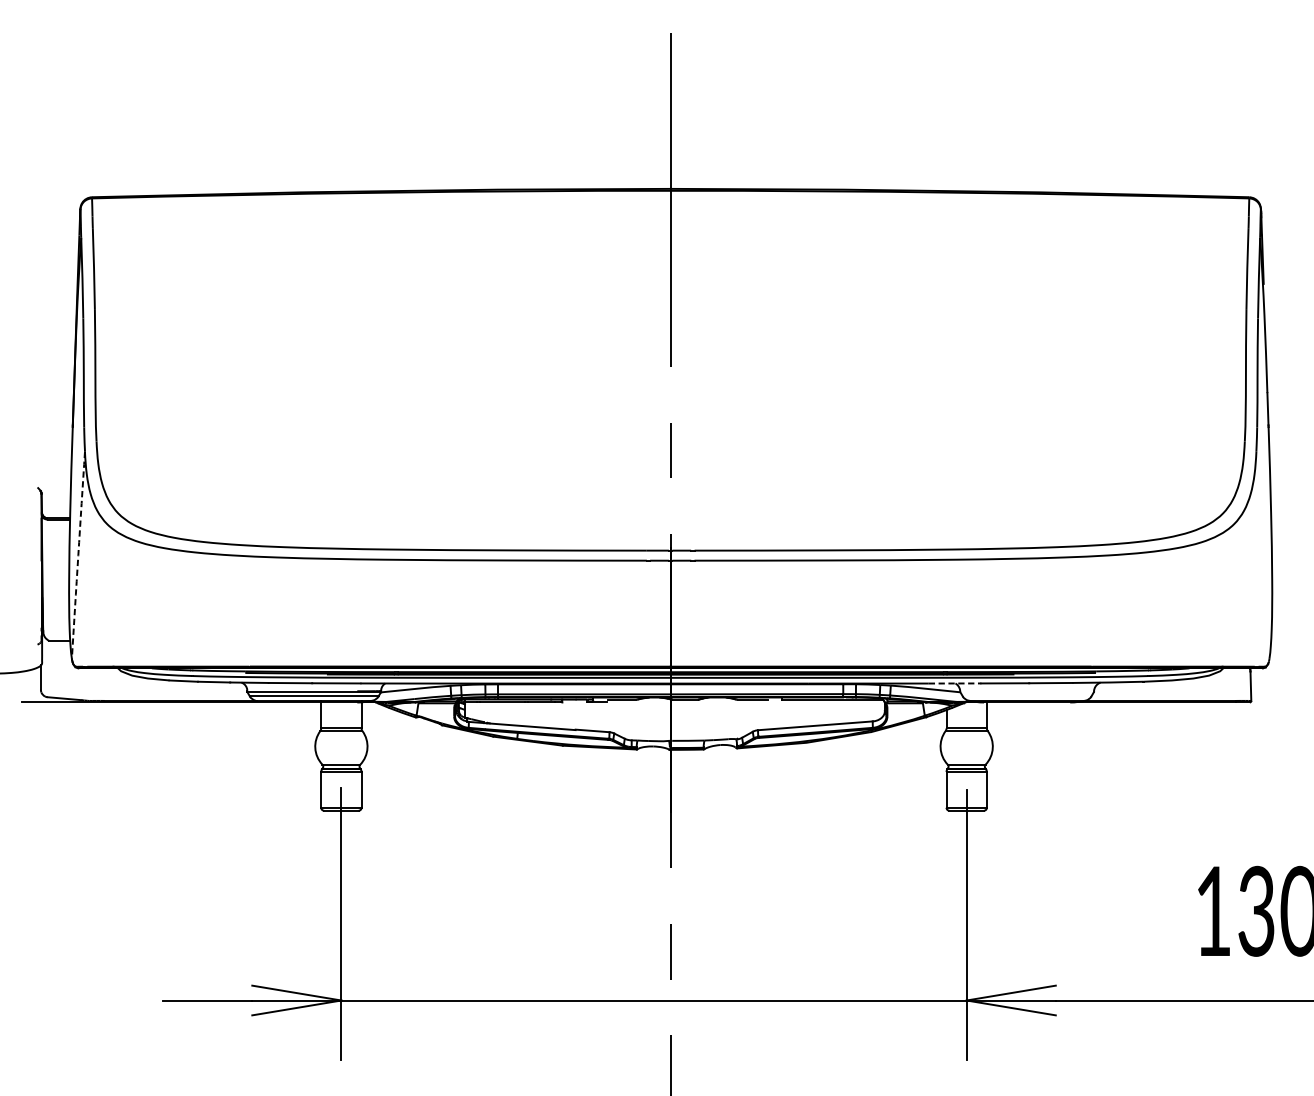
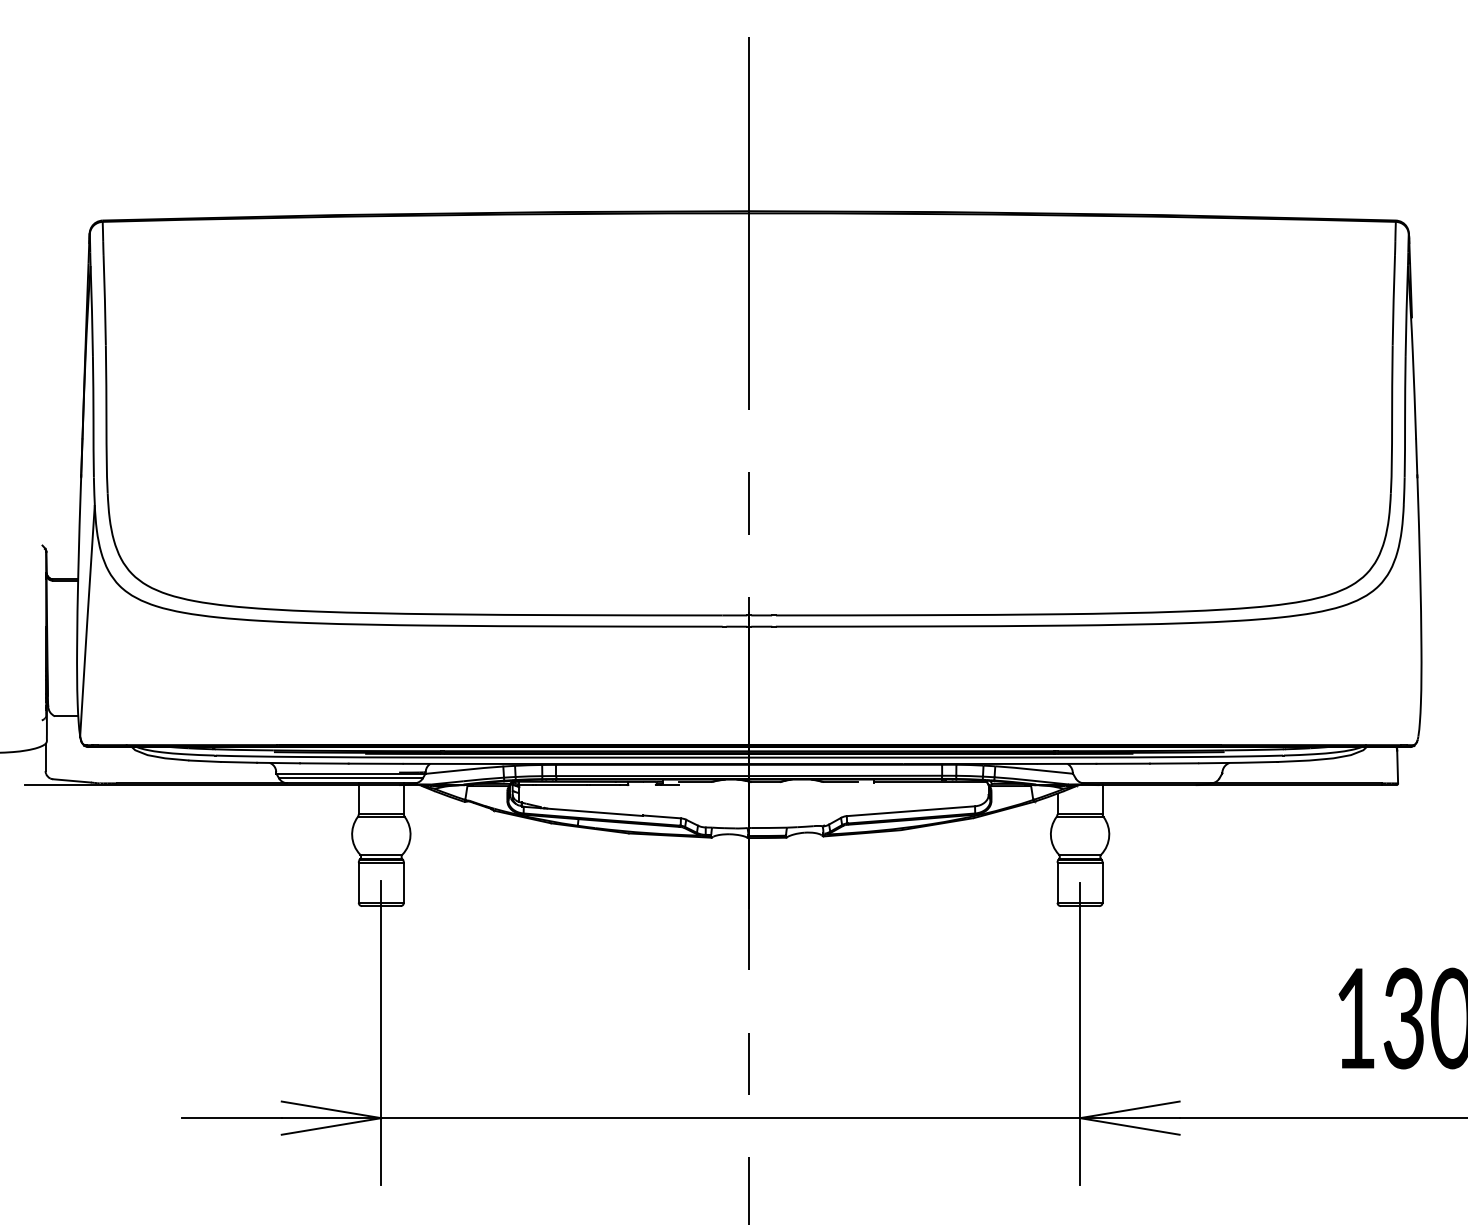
arc: (78, 555) -> (87, 620), dashed -> solid
line: (955, 683) -> (1067, 763), dashed -> solid

